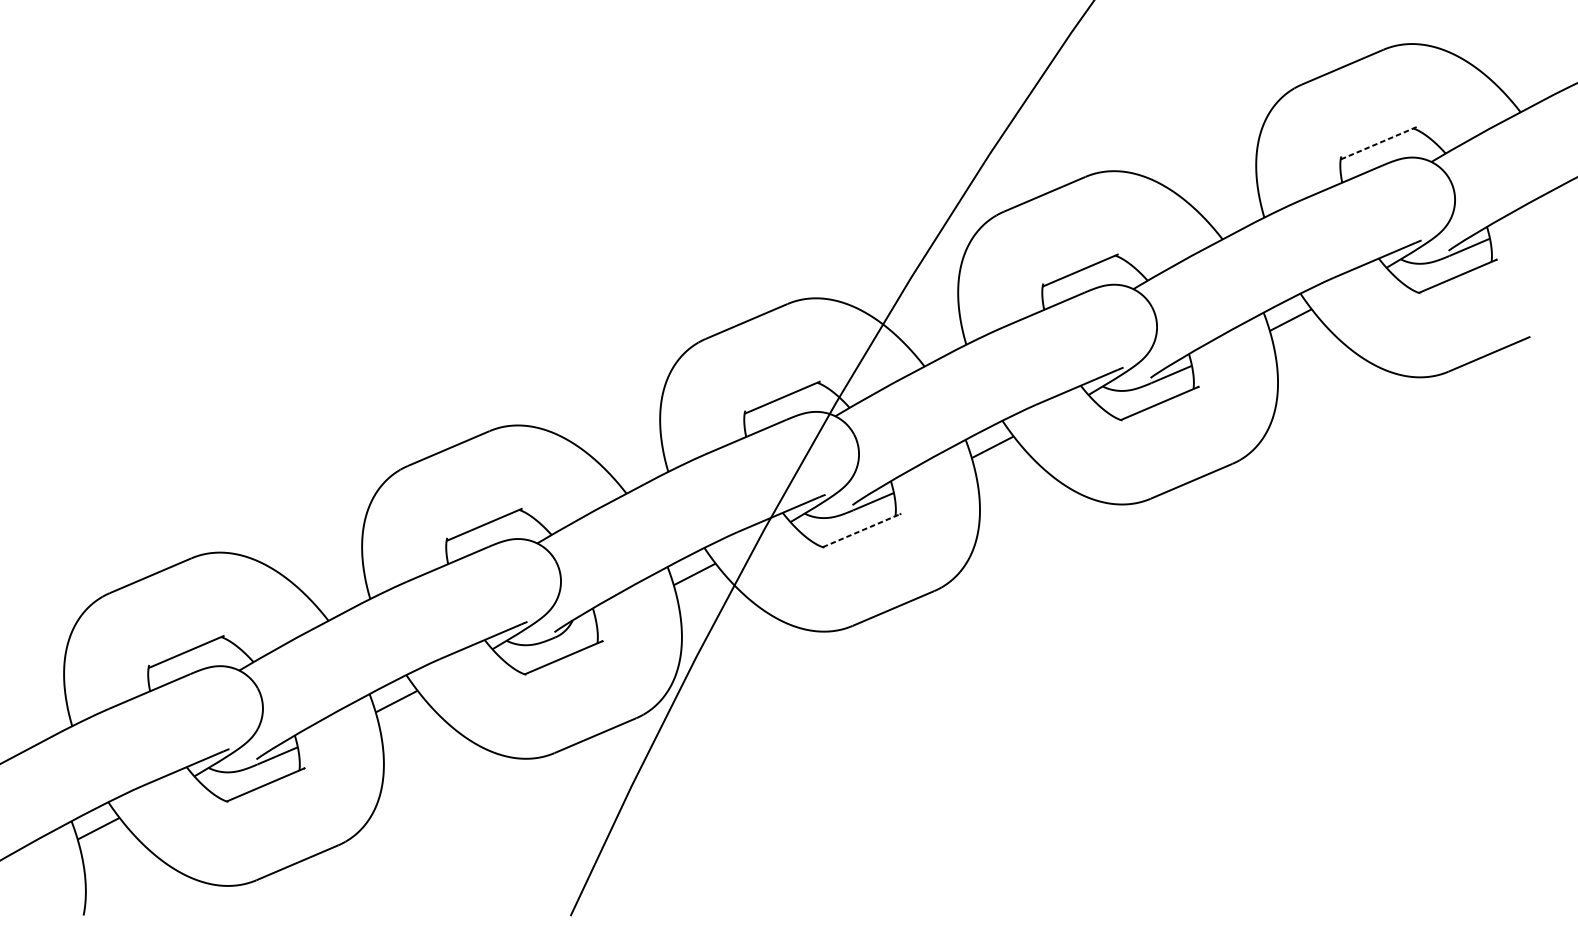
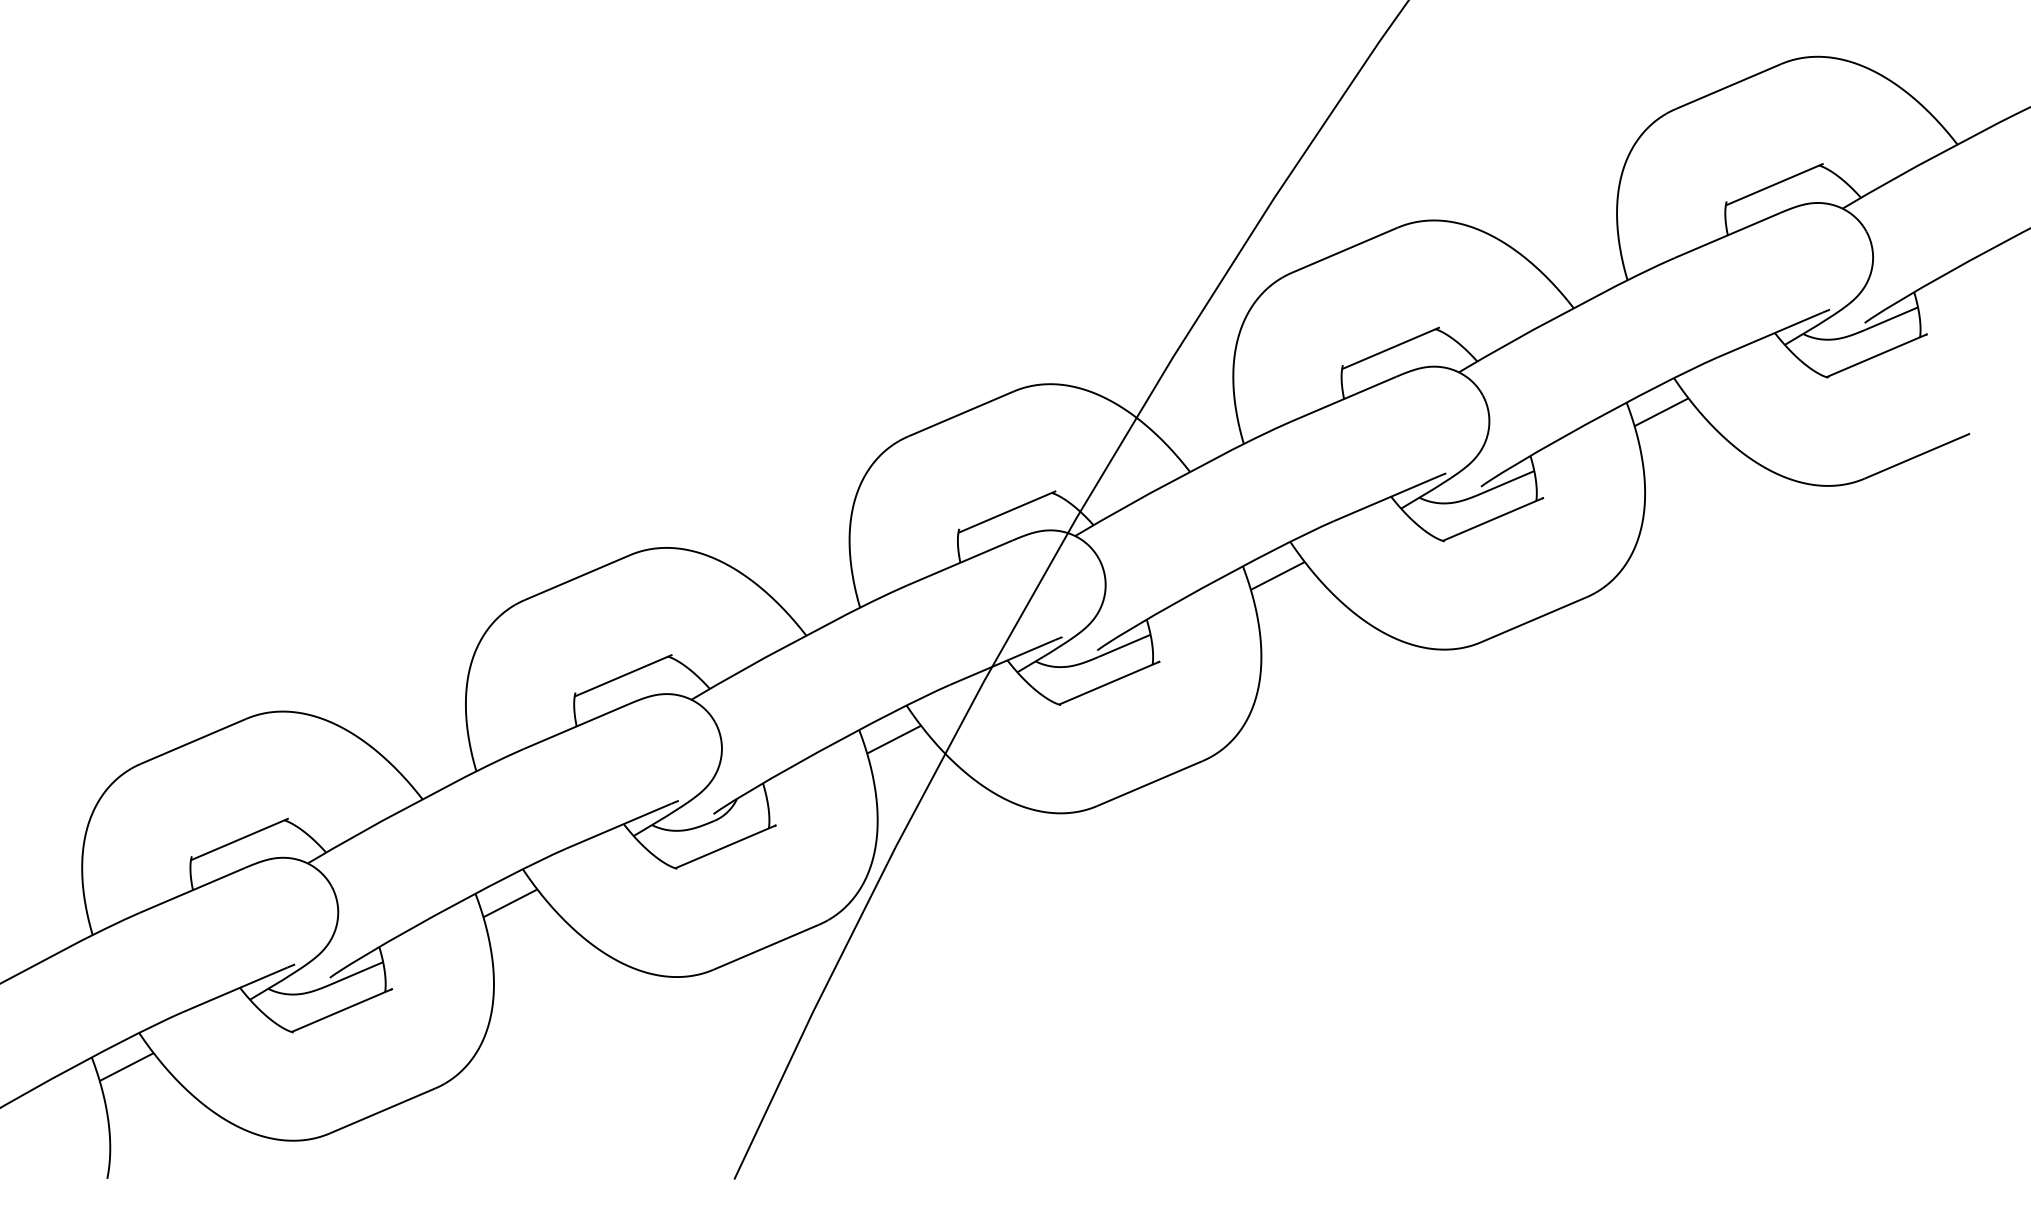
line: (1378, 143) -> (1774, 184), dashed -> solid
line: (862, 530) -> (1109, 683), dashed -> solid

